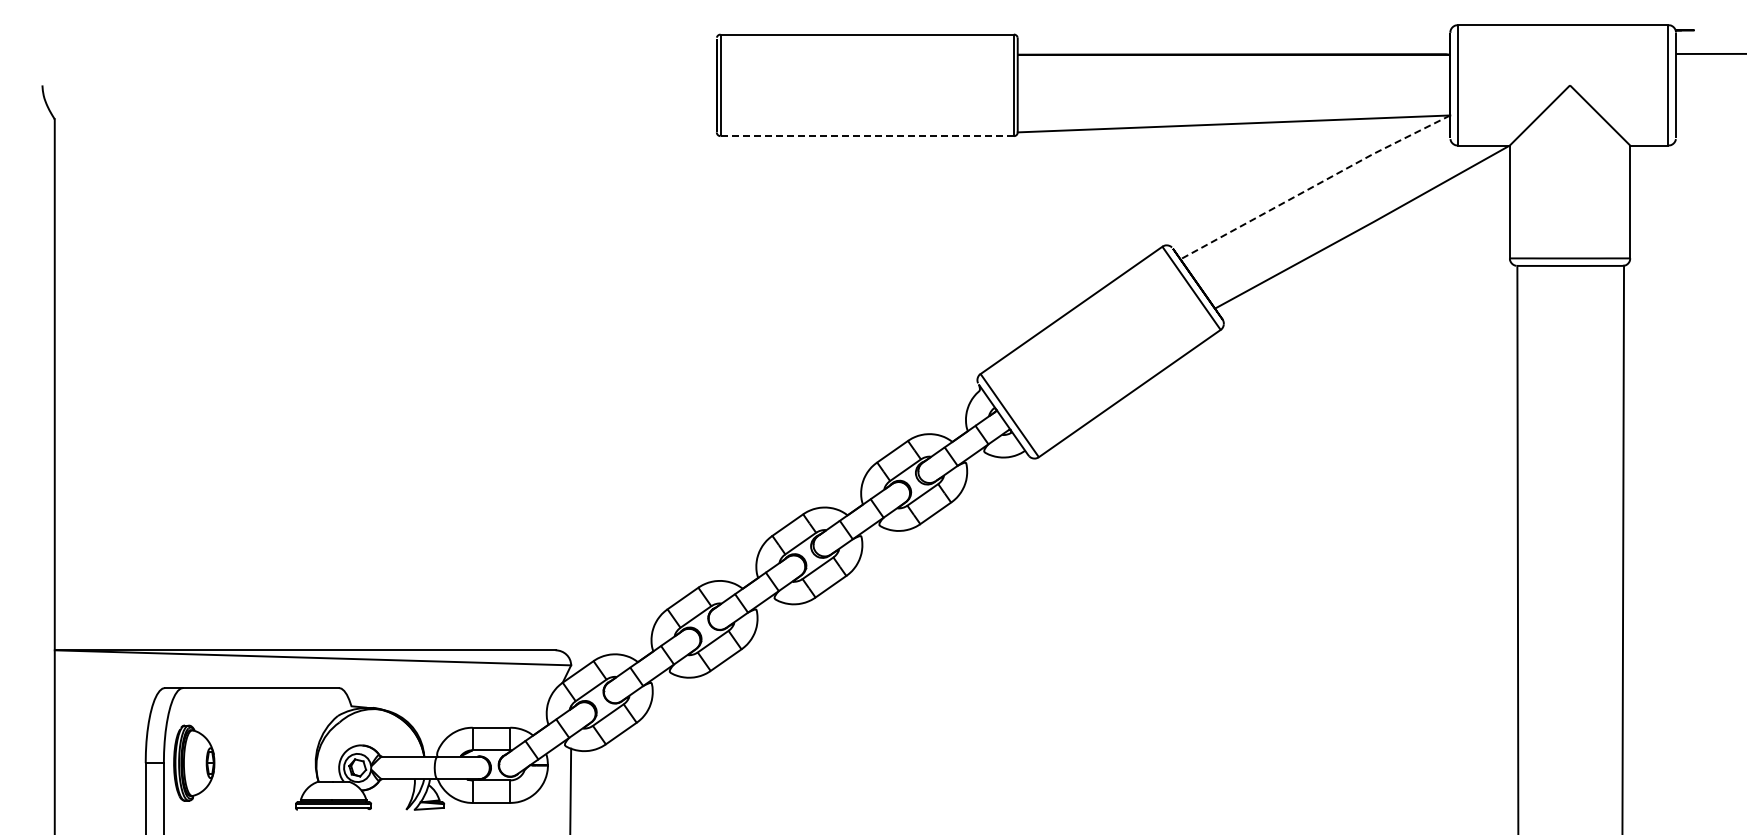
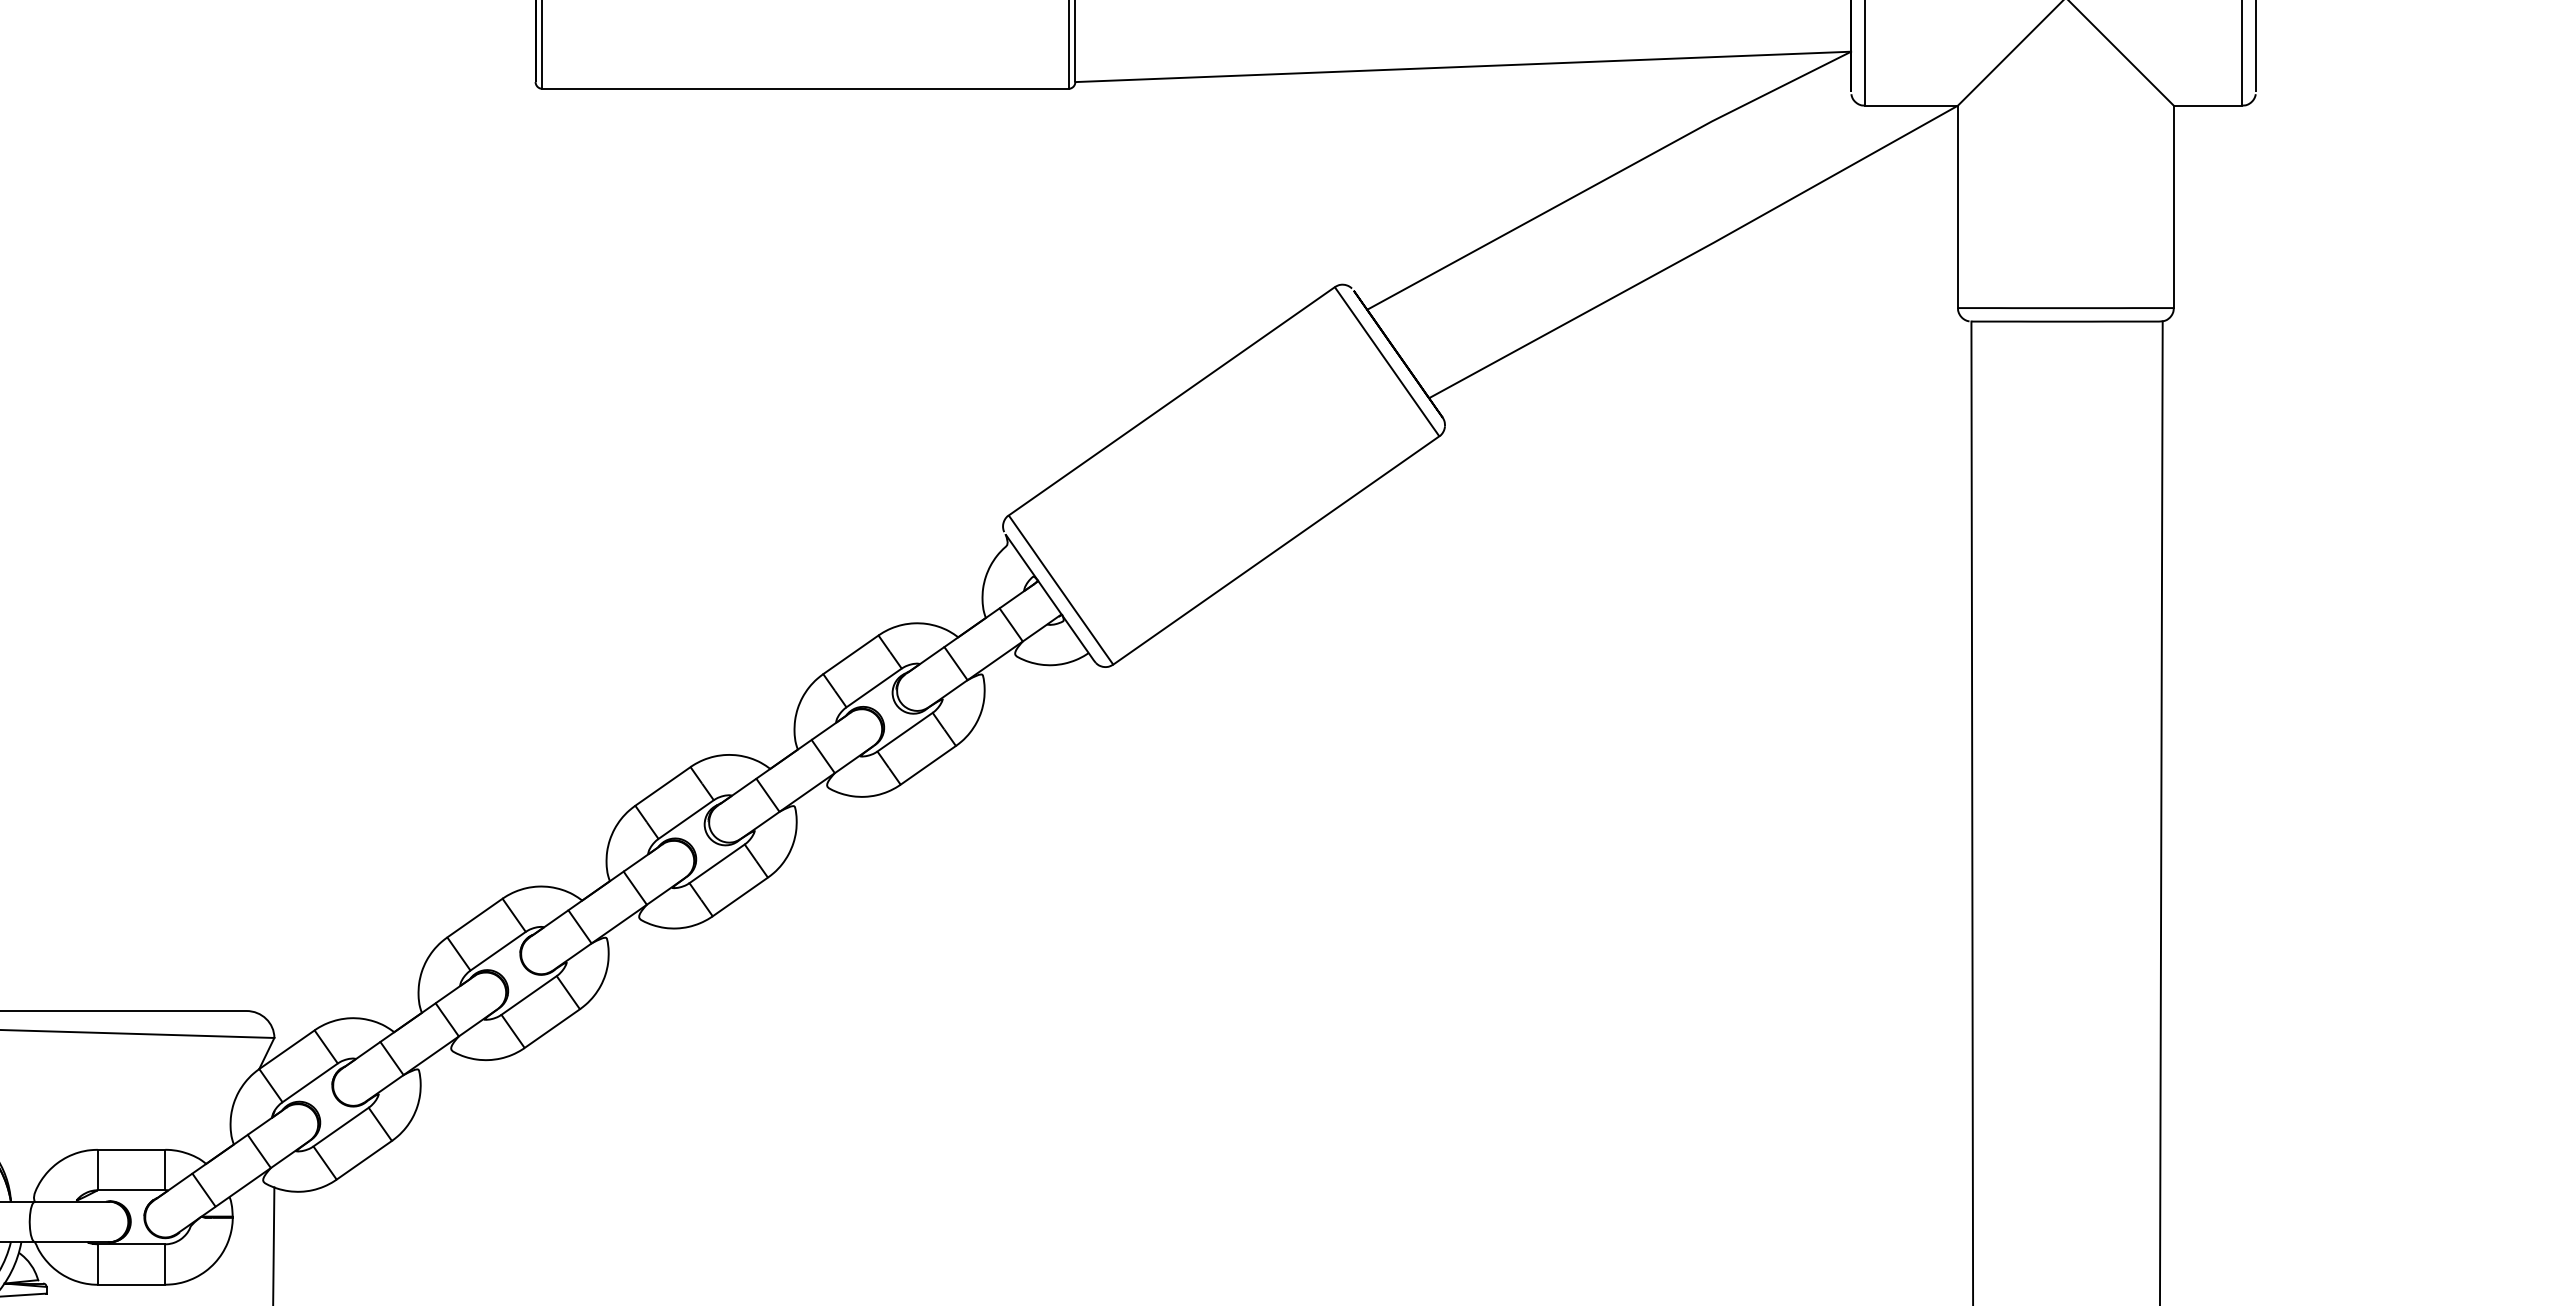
line: (867, 136) -> (805, 89), dashed -> solid
line: (1314, 185) -> (1607, 177), dashed -> solid

